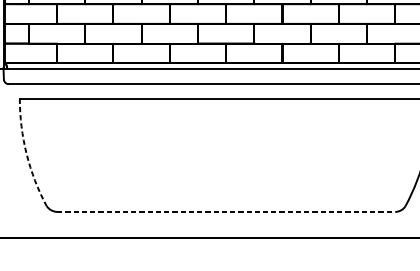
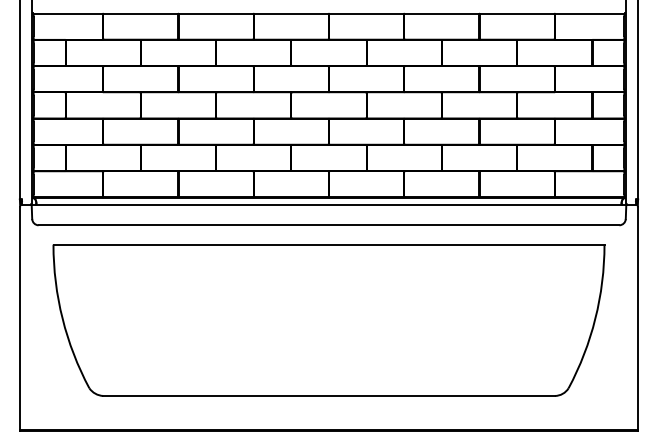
arc: (26, 153) -> (62, 318), dashed -> solid
line: (226, 211) -> (329, 395), dashed -> solid

